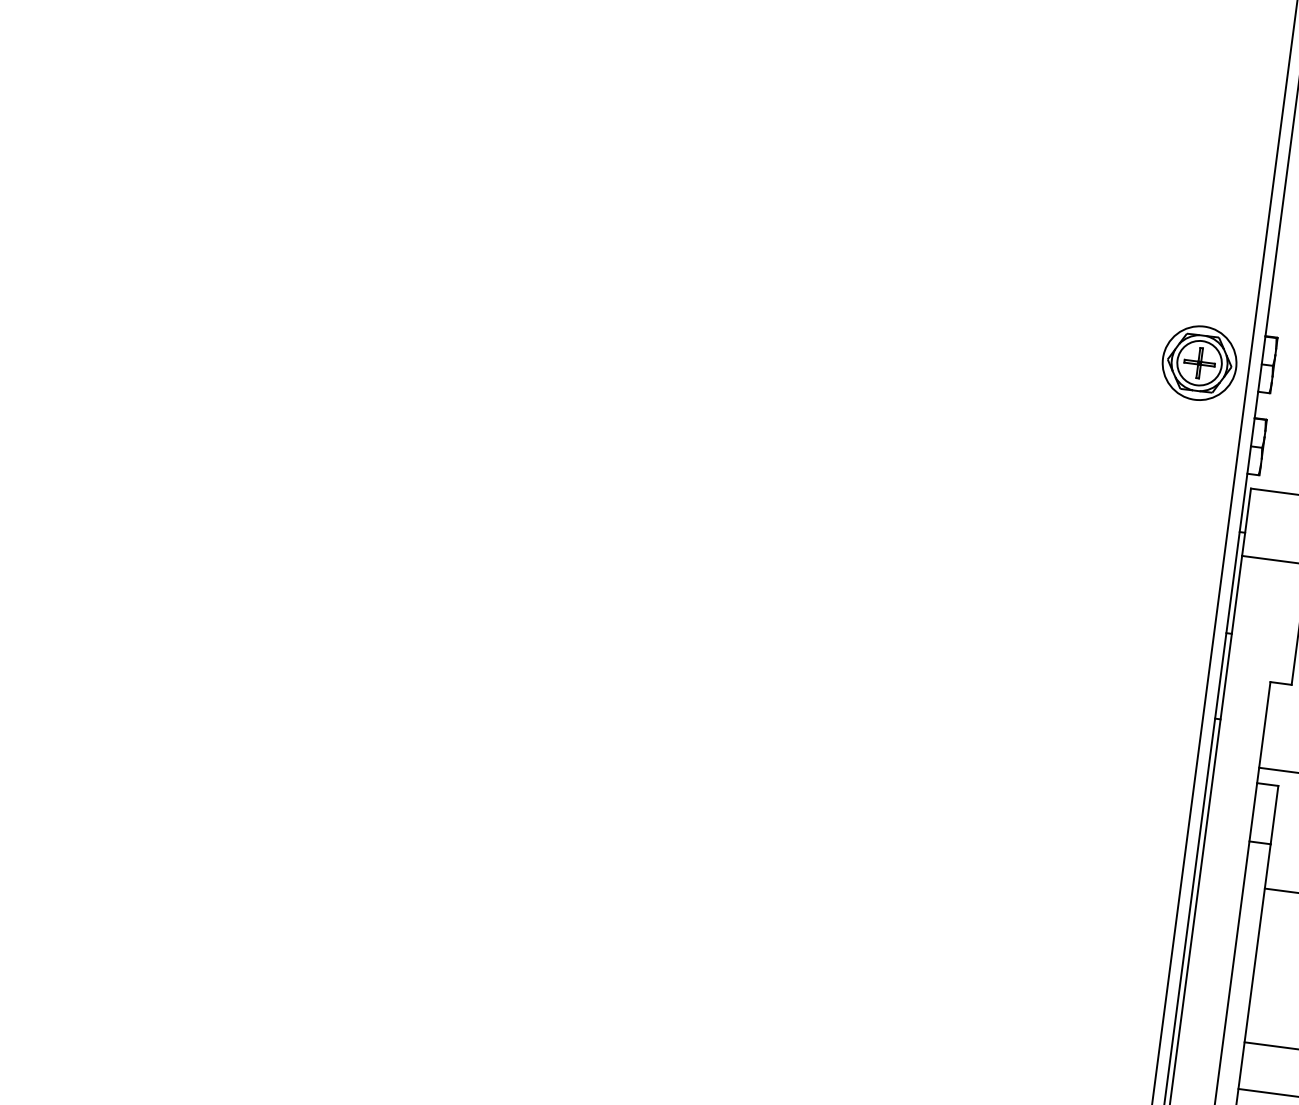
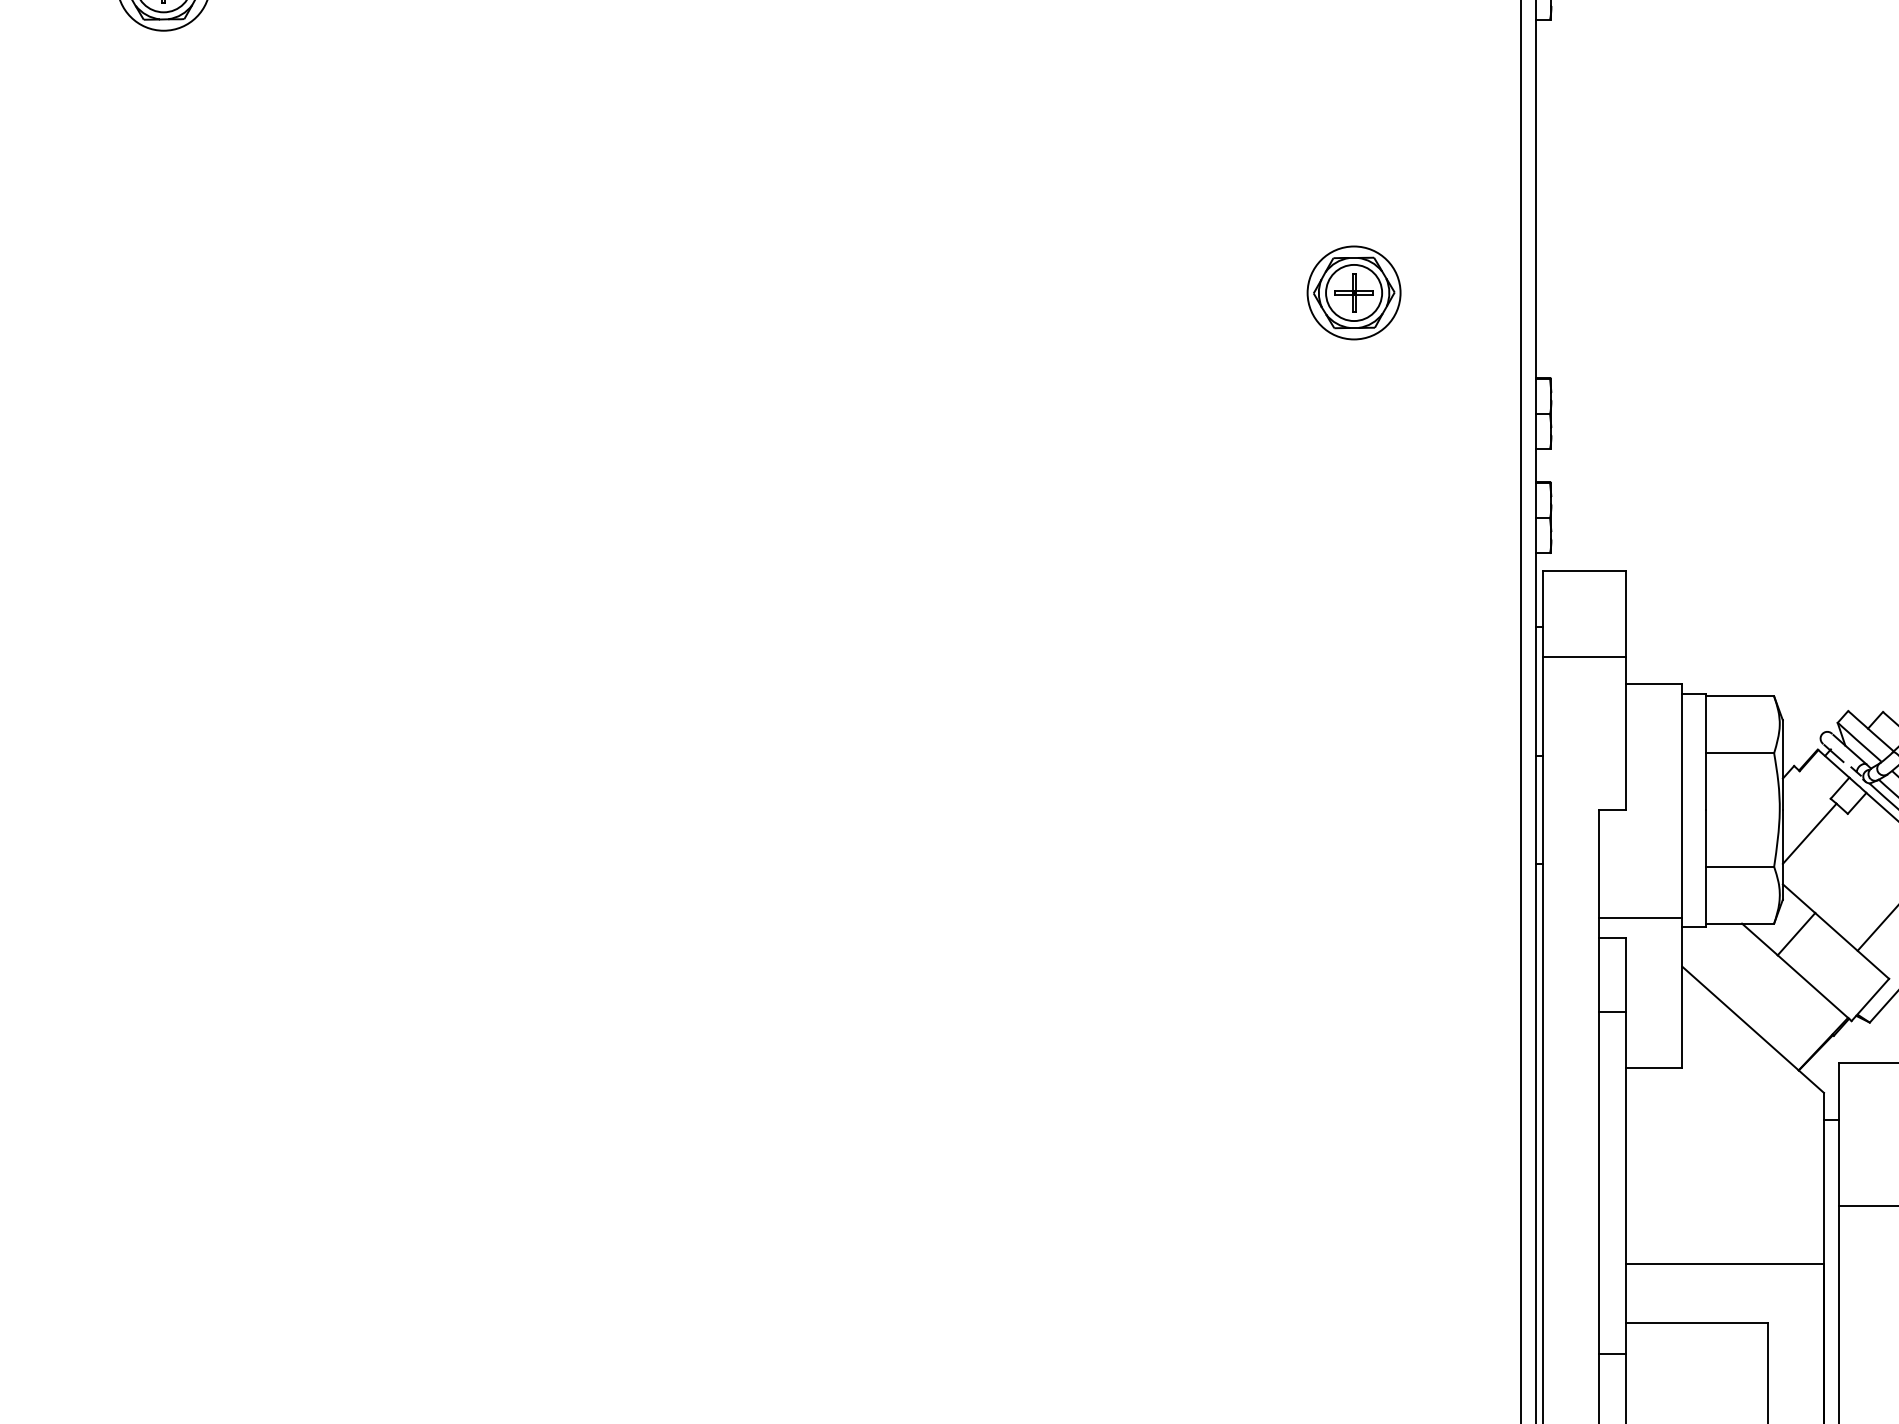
part: (1199, 362) -> (1353, 292), moved

